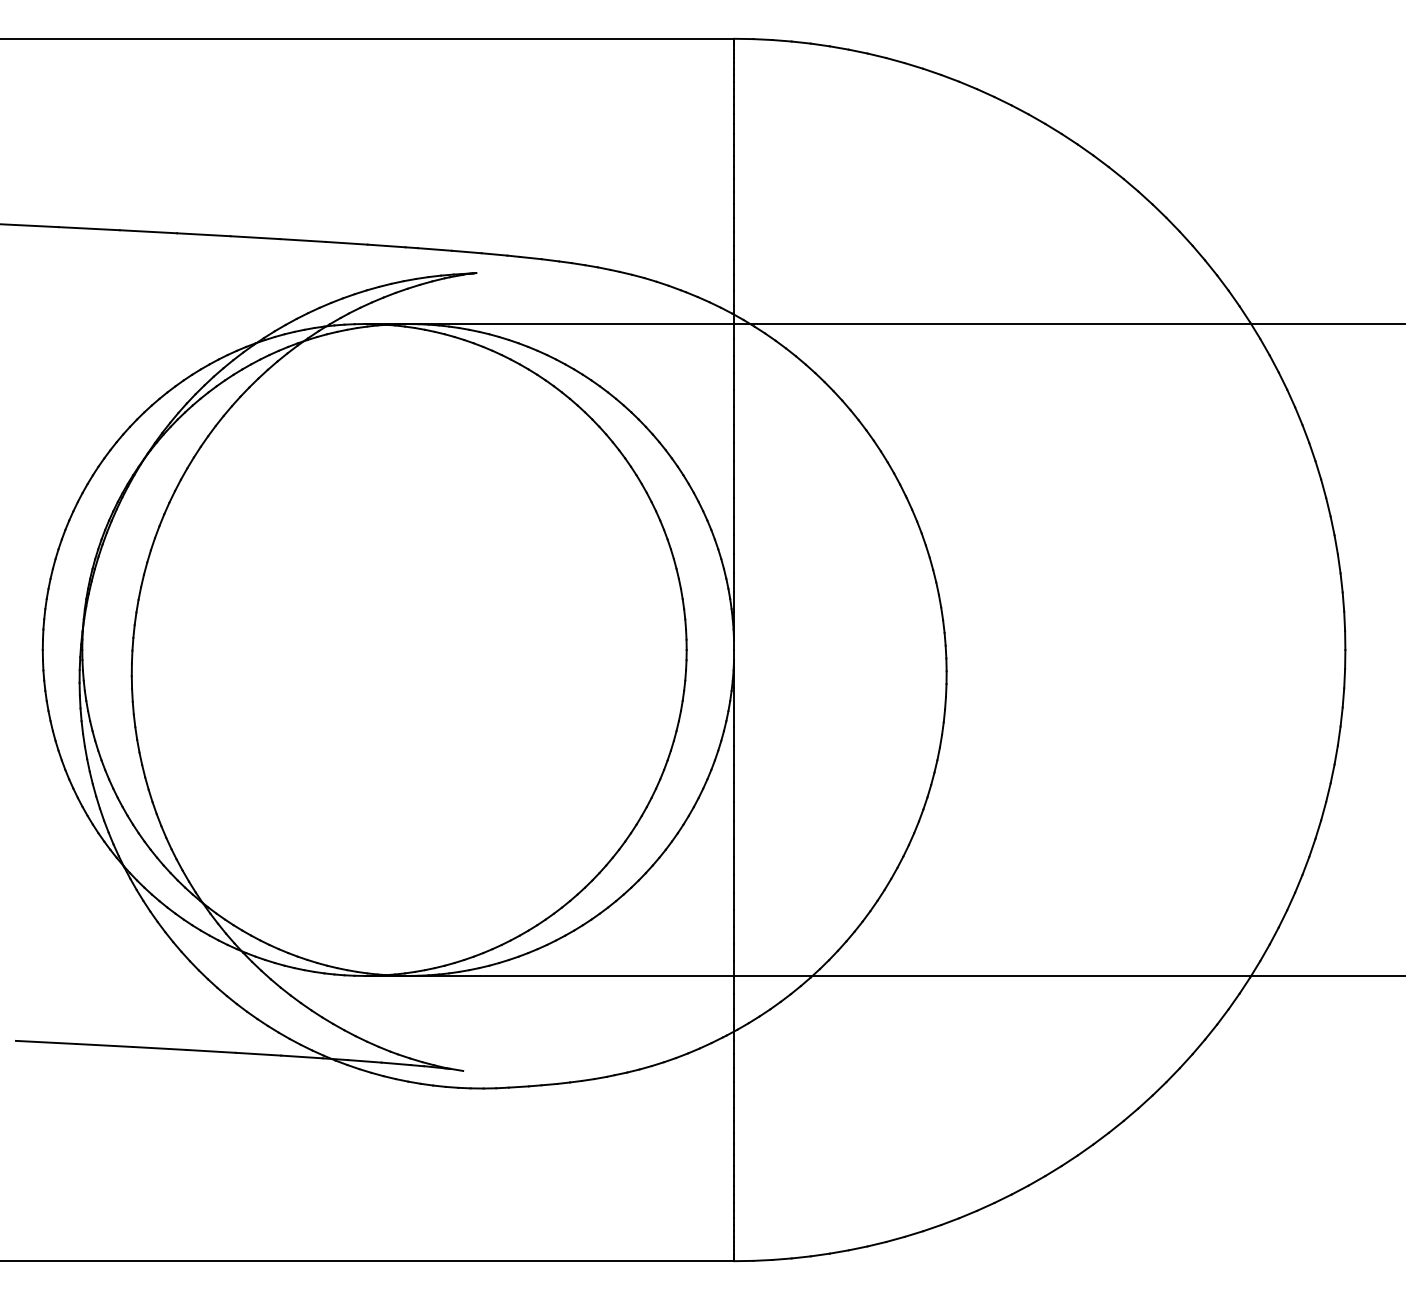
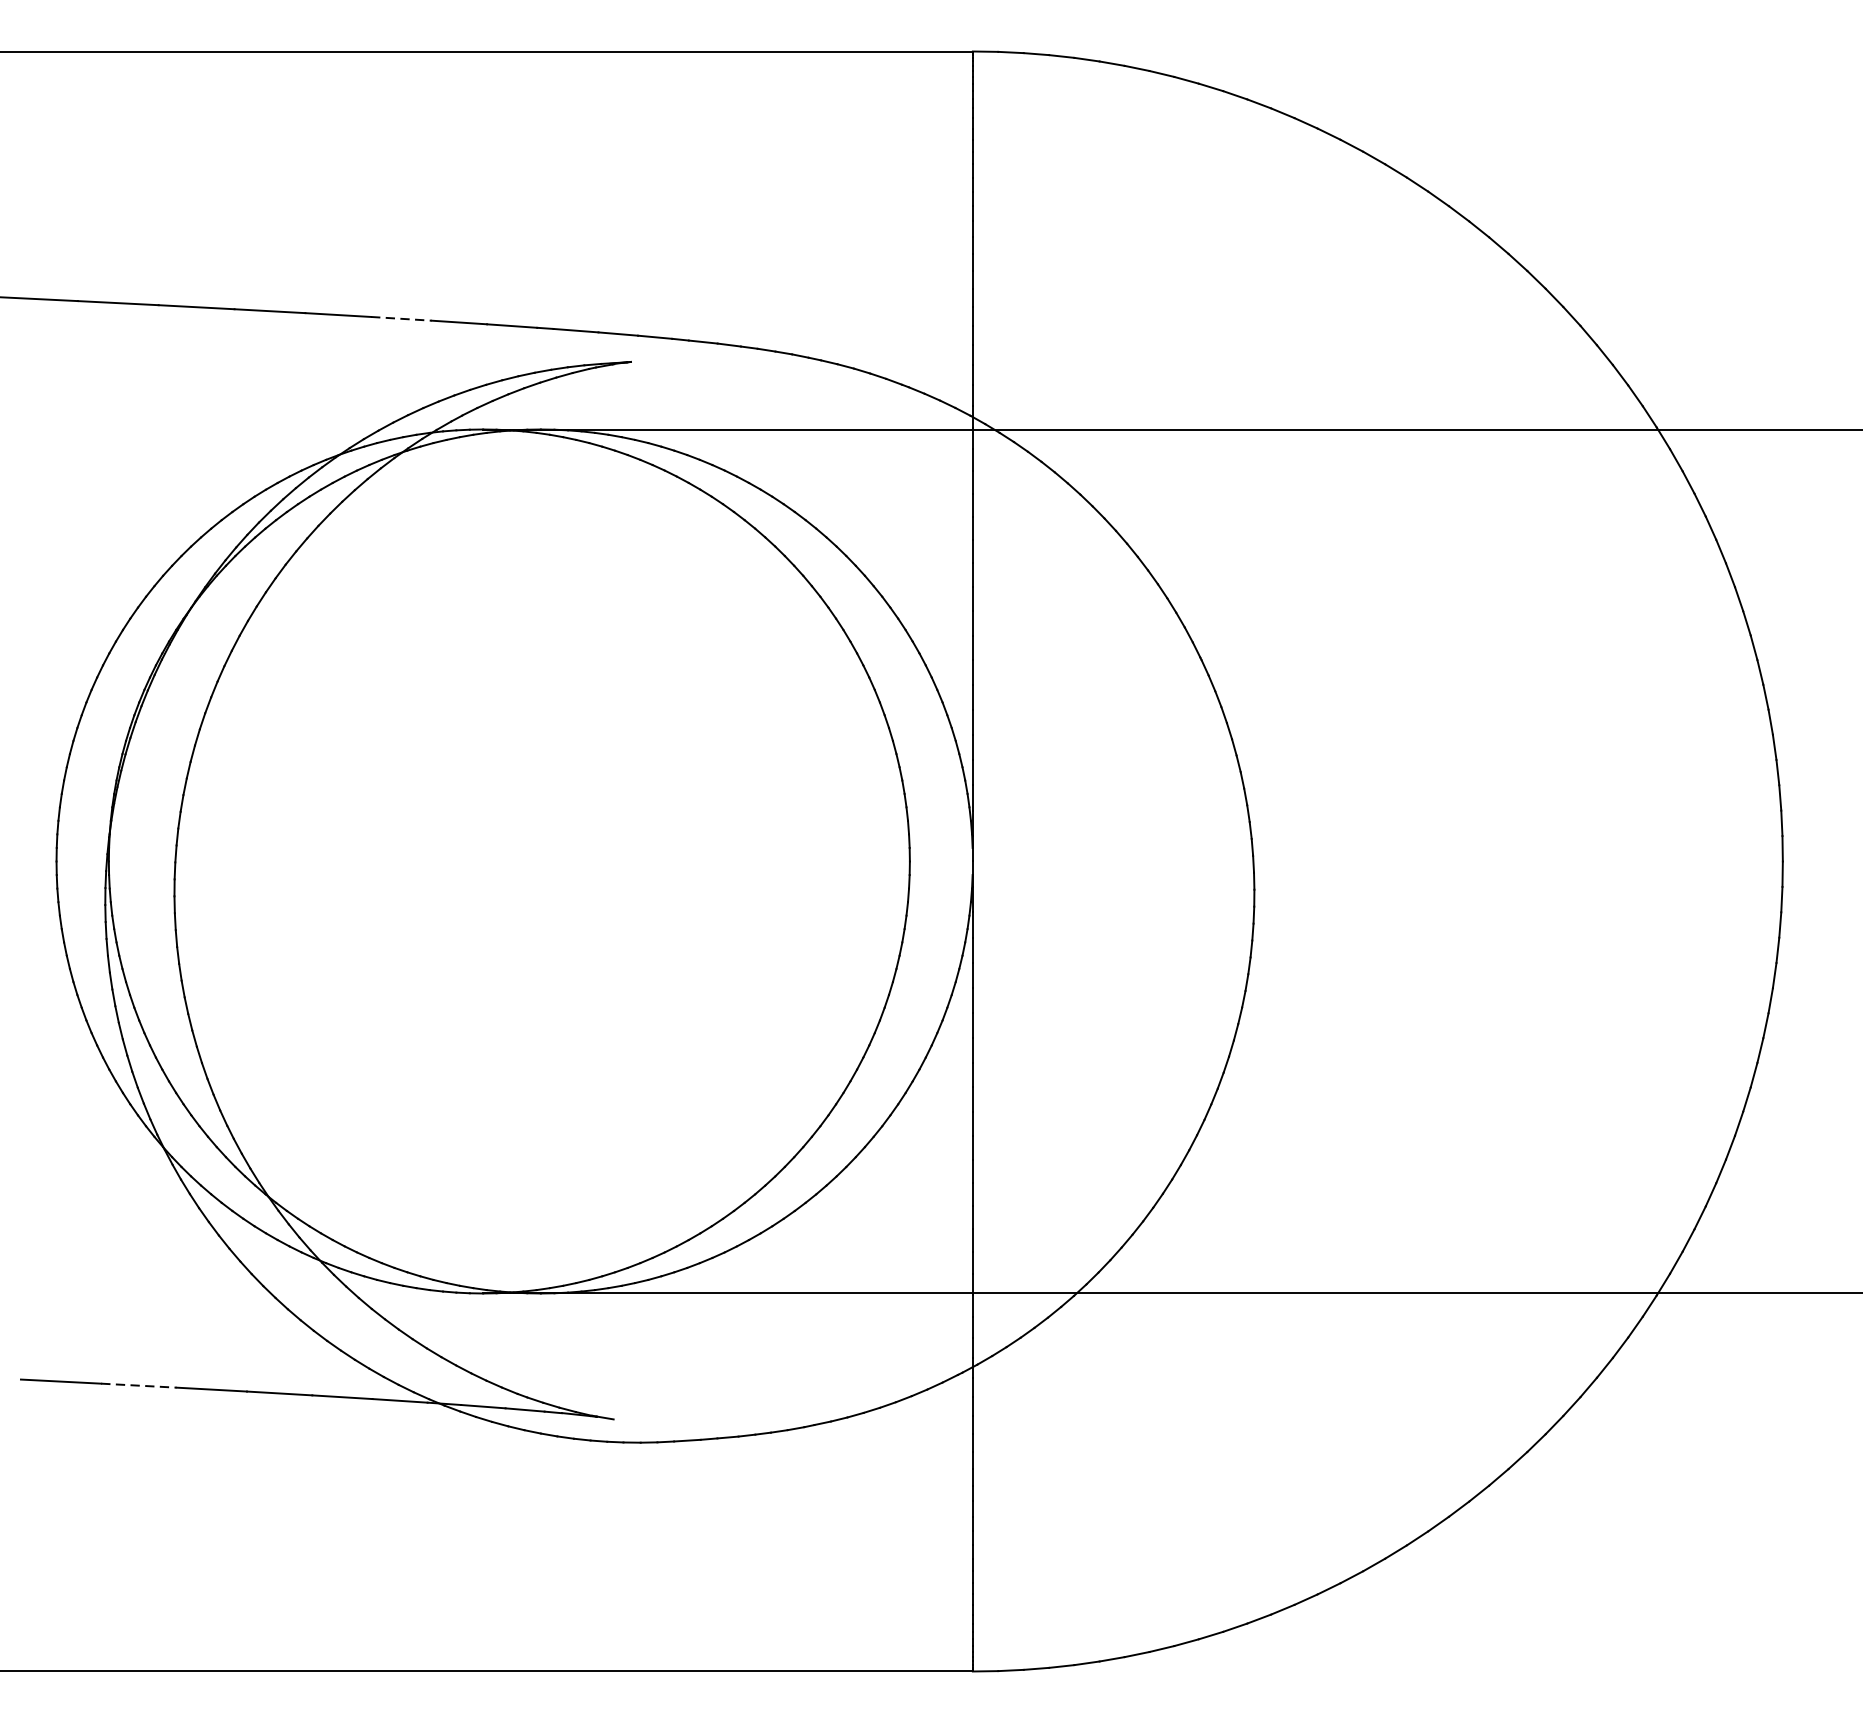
line: (303, 240) -> (402, 318), solid -> dashed
line: (105, 1045) -> (139, 1385), solid -> dashed

